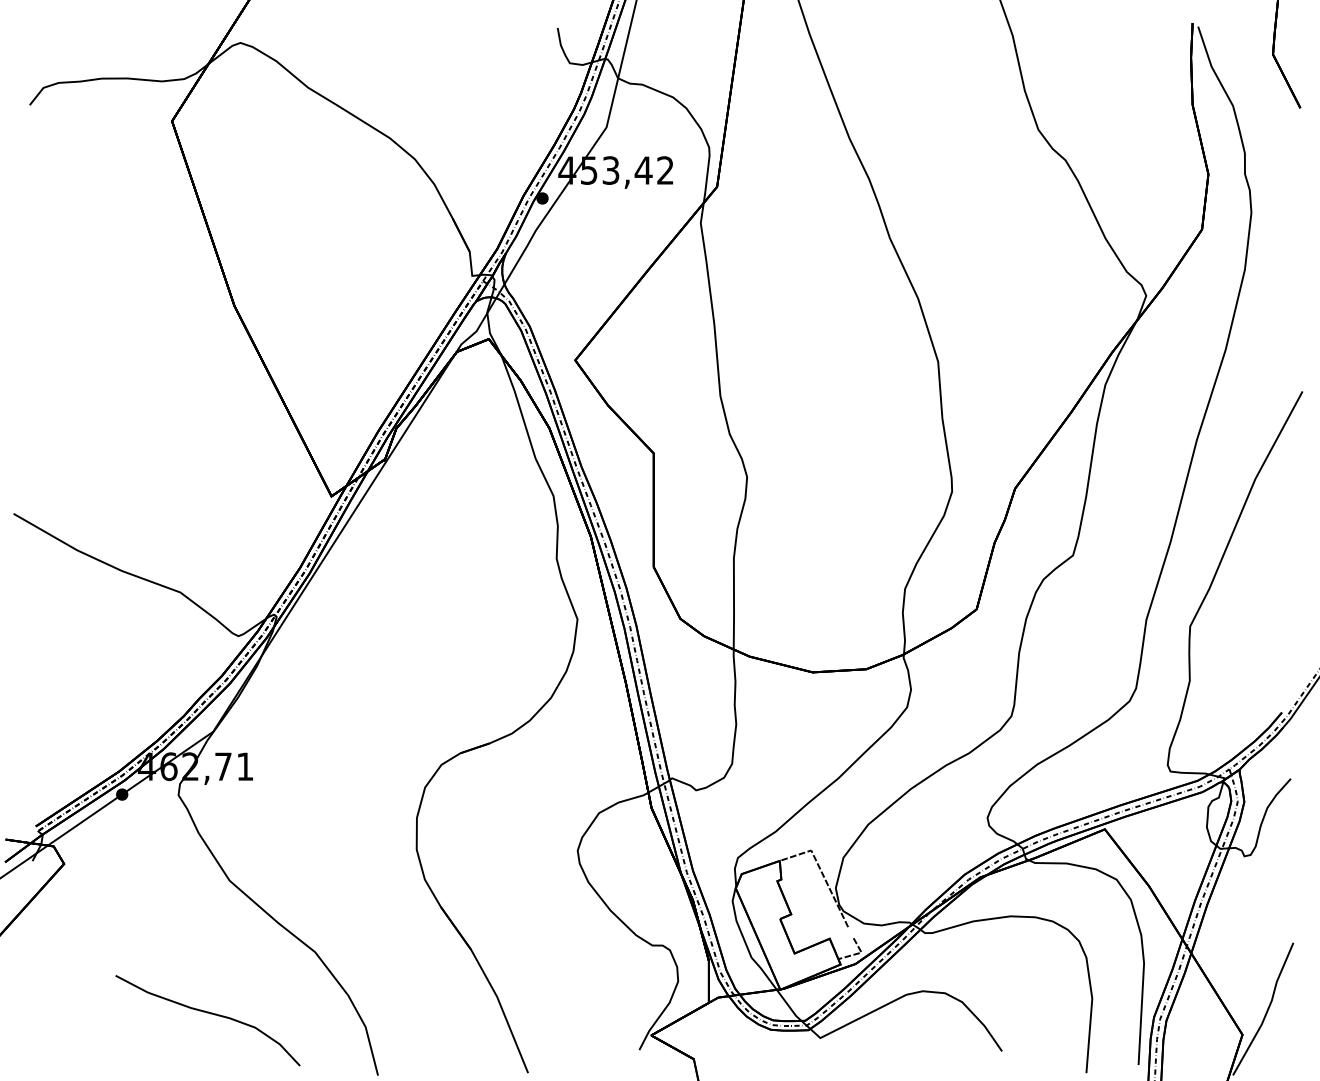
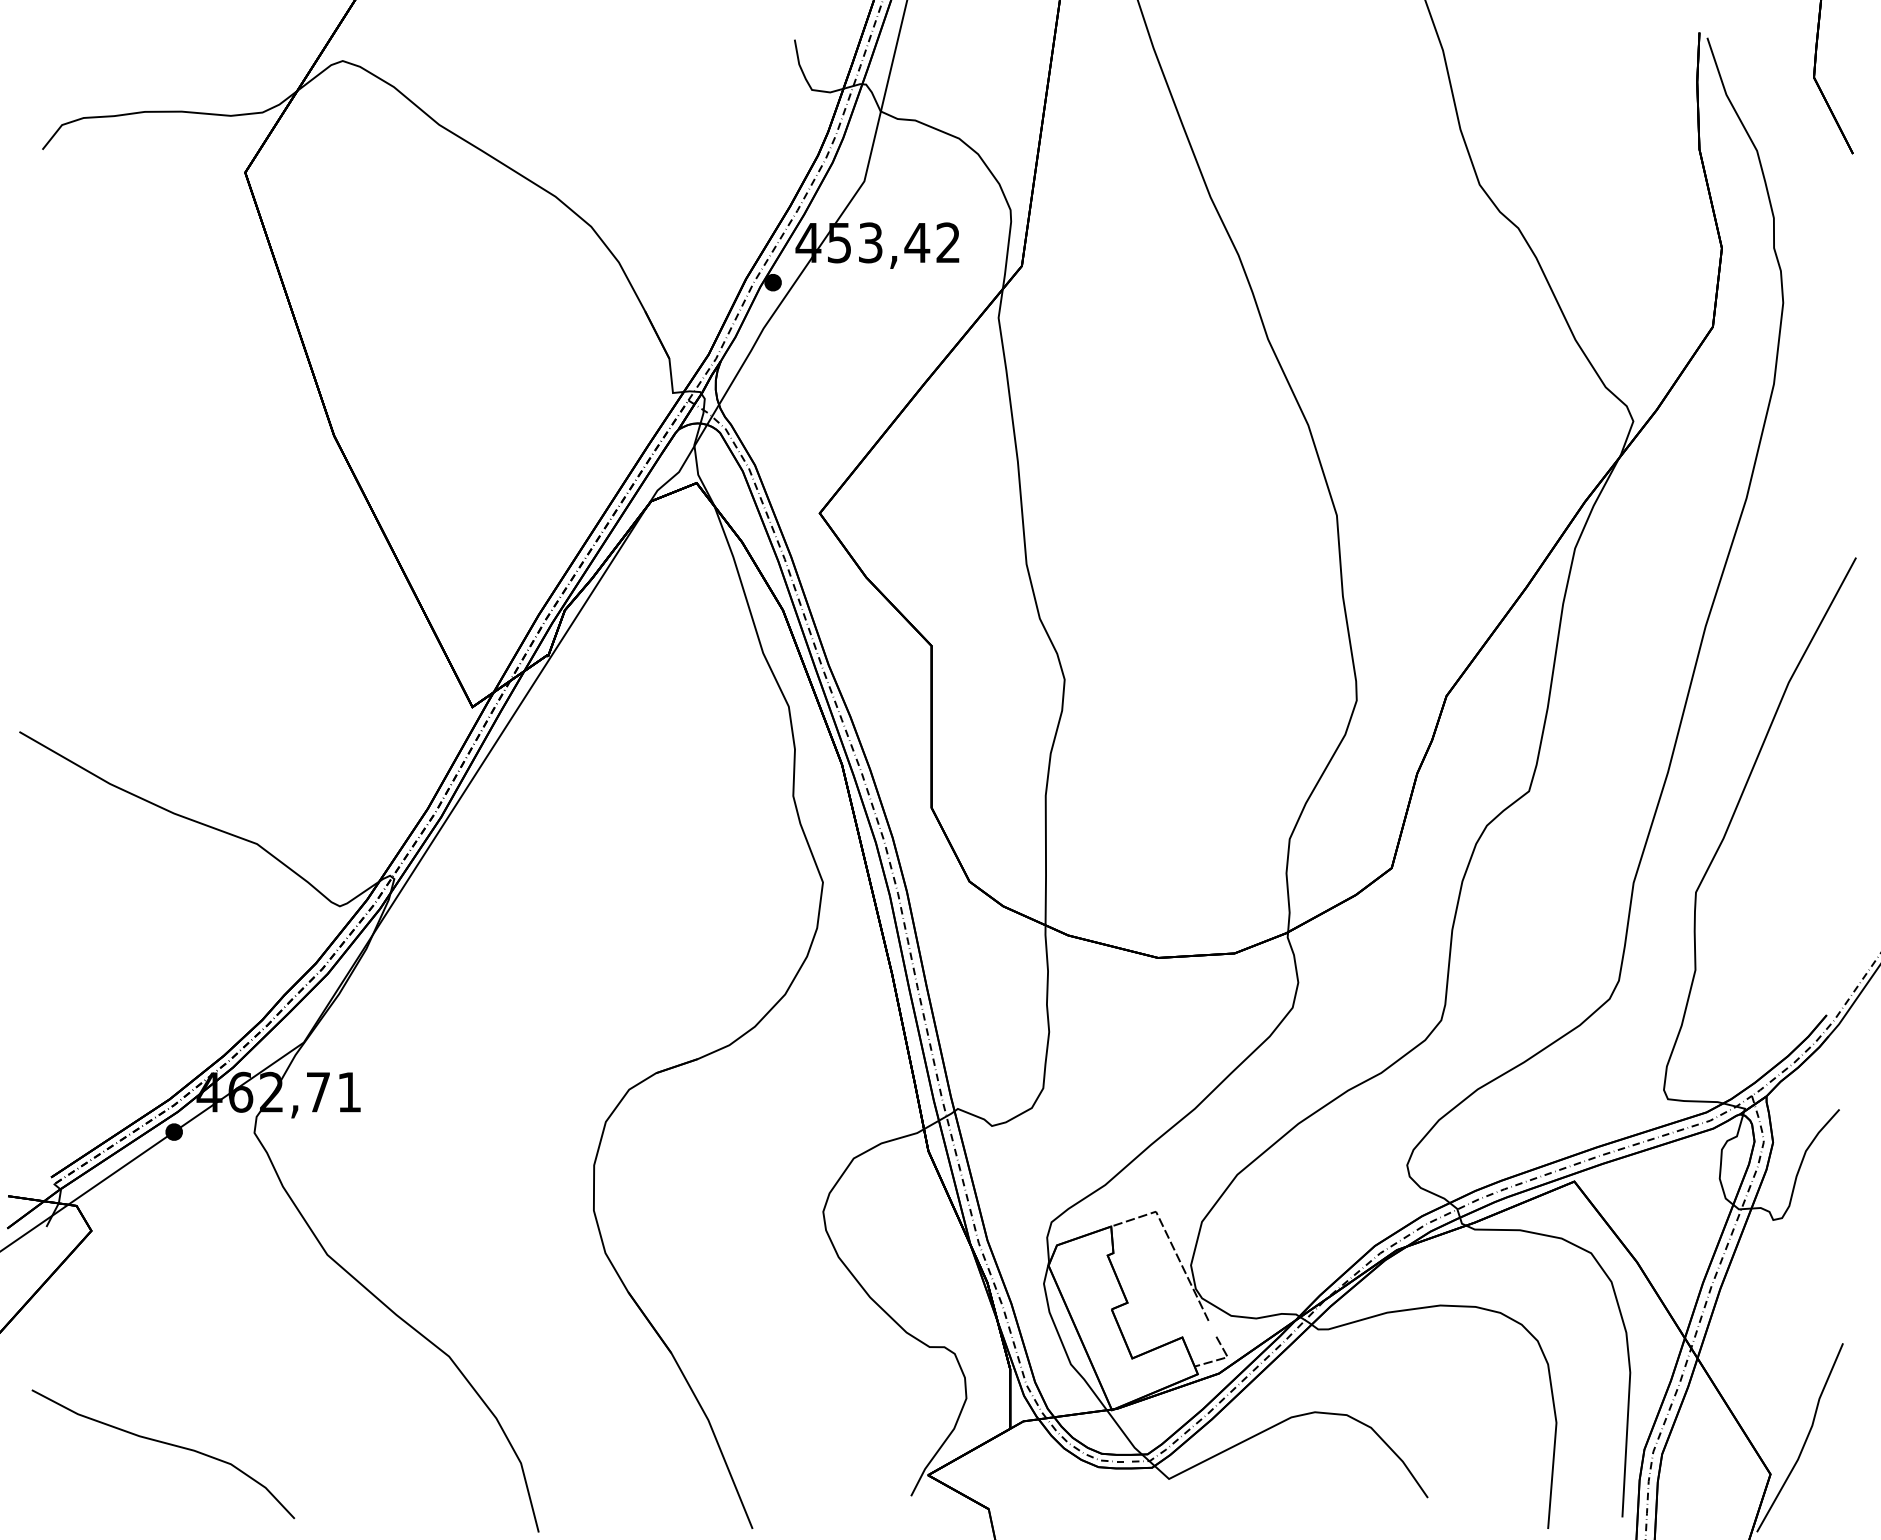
curve: (210, 1013) -> (166, 1444), moved

